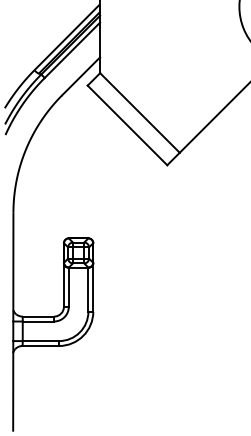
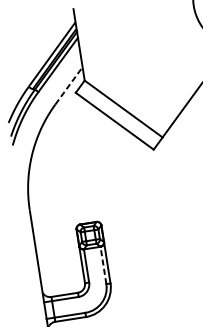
line: (81, 76) -> (69, 85), solid -> dashed
line: (88, 289) -> (103, 265), solid -> dashed

